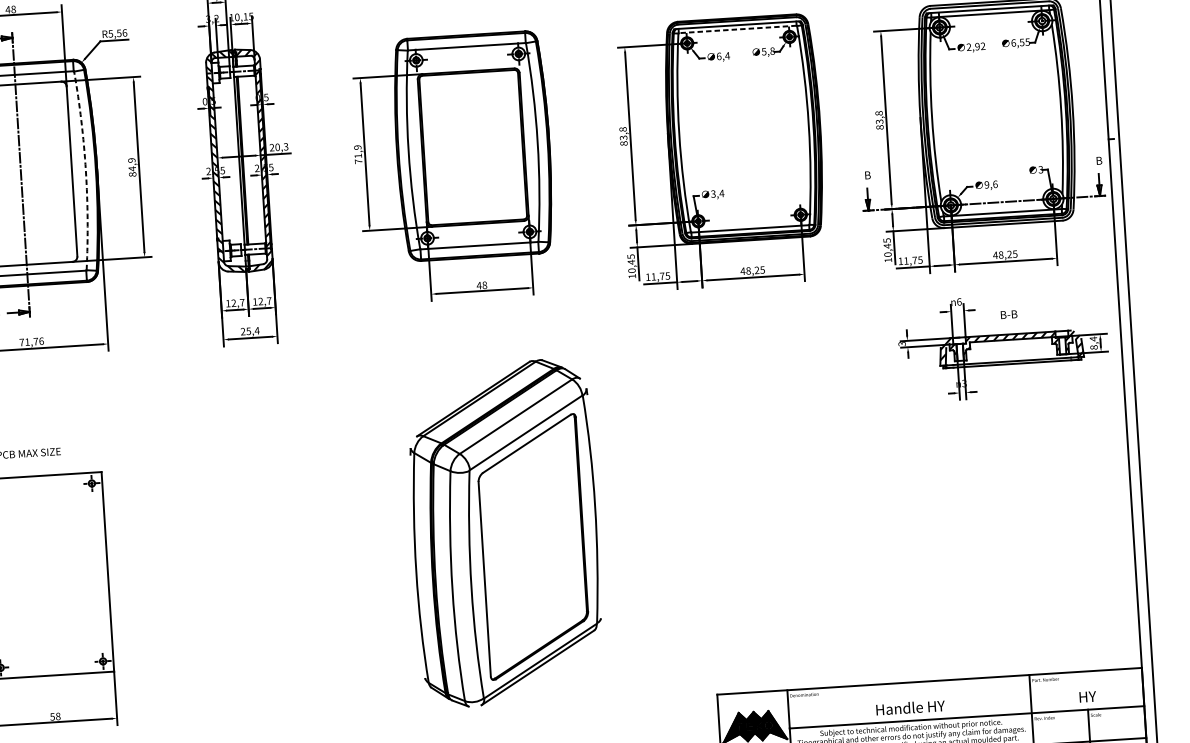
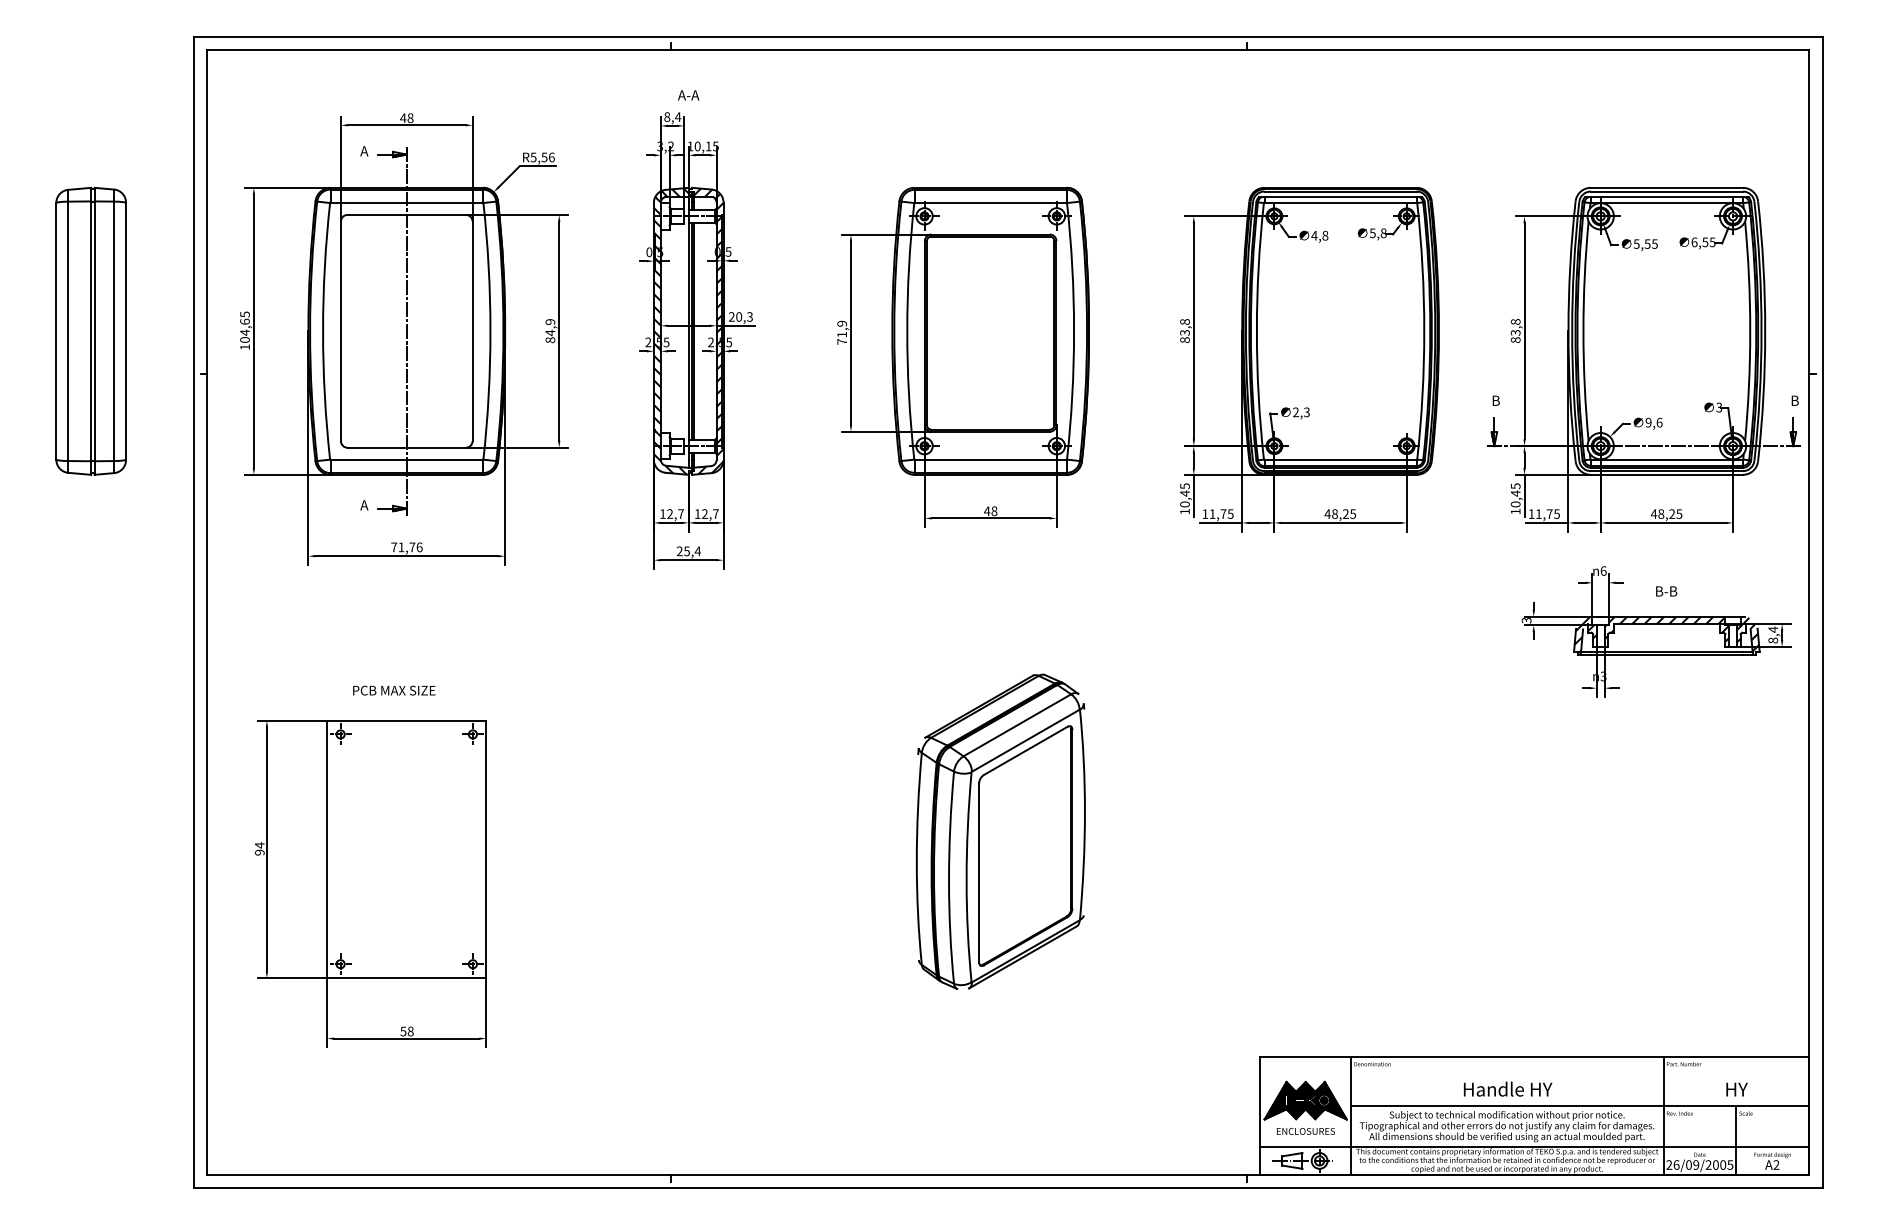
line: (737, 29) -> (1340, 202), dashed -> solid
text: (975, 46) -> (1645, 243), 2,92 -> 5,55
text: (723, 56) -> (1319, 235), 6,4 -> 4,8
arc: (85, 170) -> (490, 331), dashed -> solid
text: (717, 193) -> (1301, 412), 3,4 -> 2,3
part: (505, 532) -> (1000, 831), size x0.71

